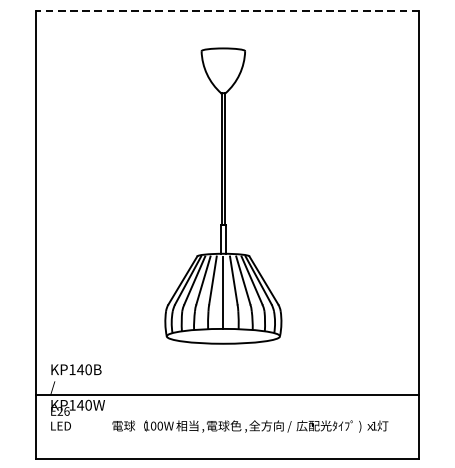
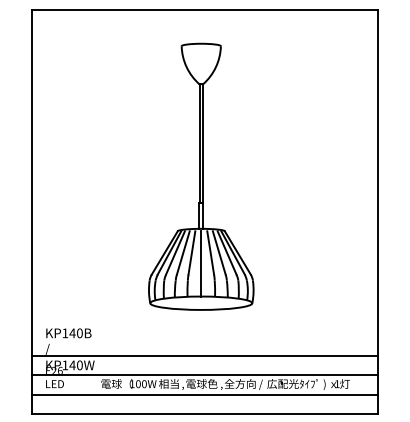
line: (226, 11) -> (204, 10), dashed -> solid
line: (226, 416) -> (204, 375), added
line: (226, 437) -> (204, 394), added

